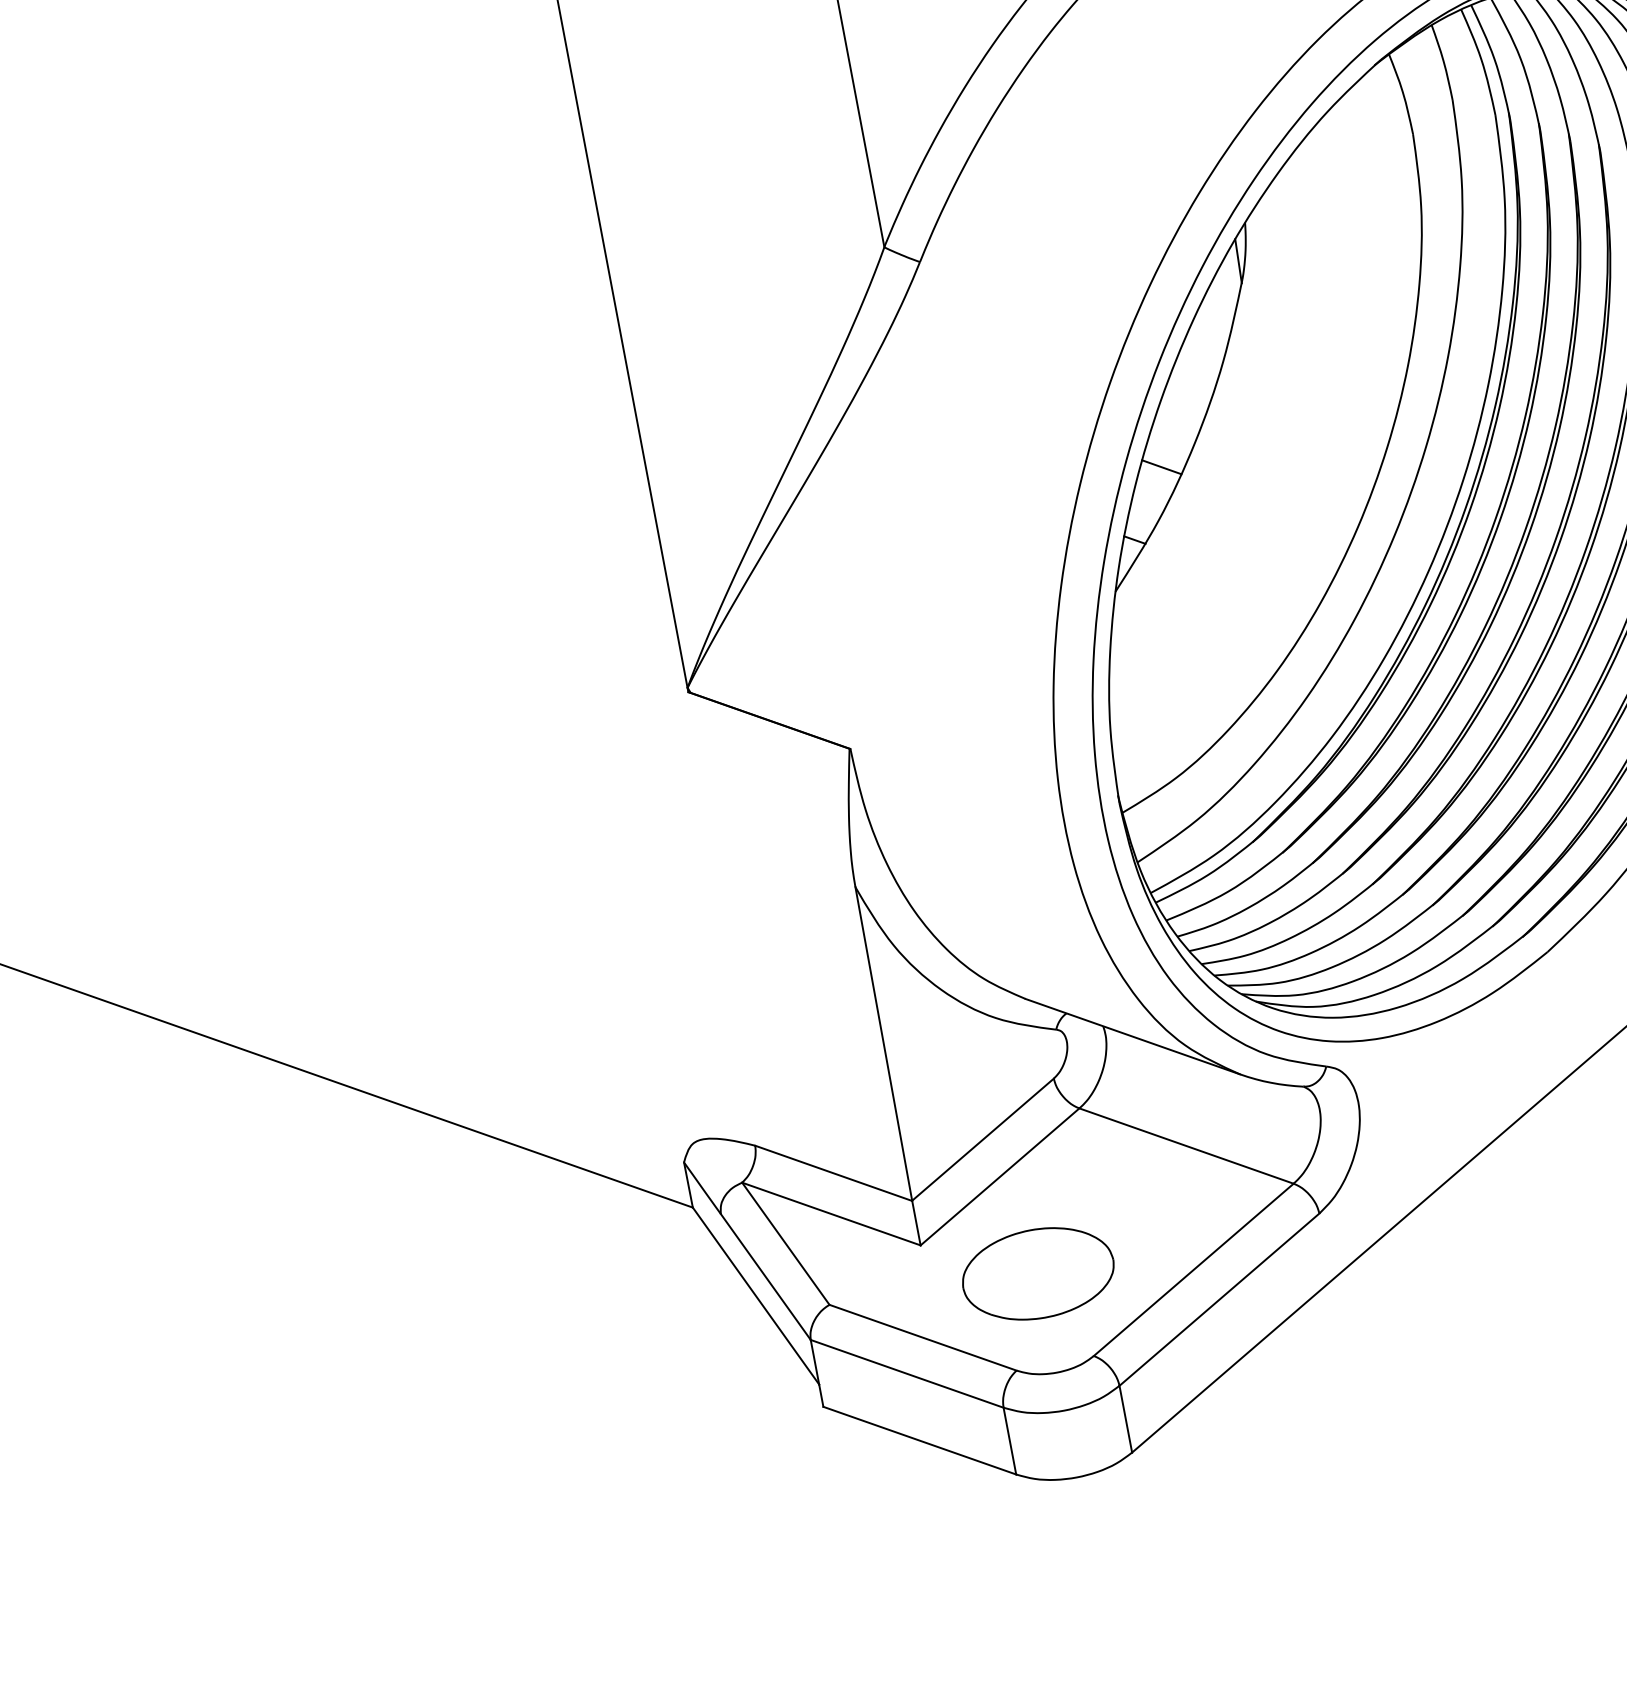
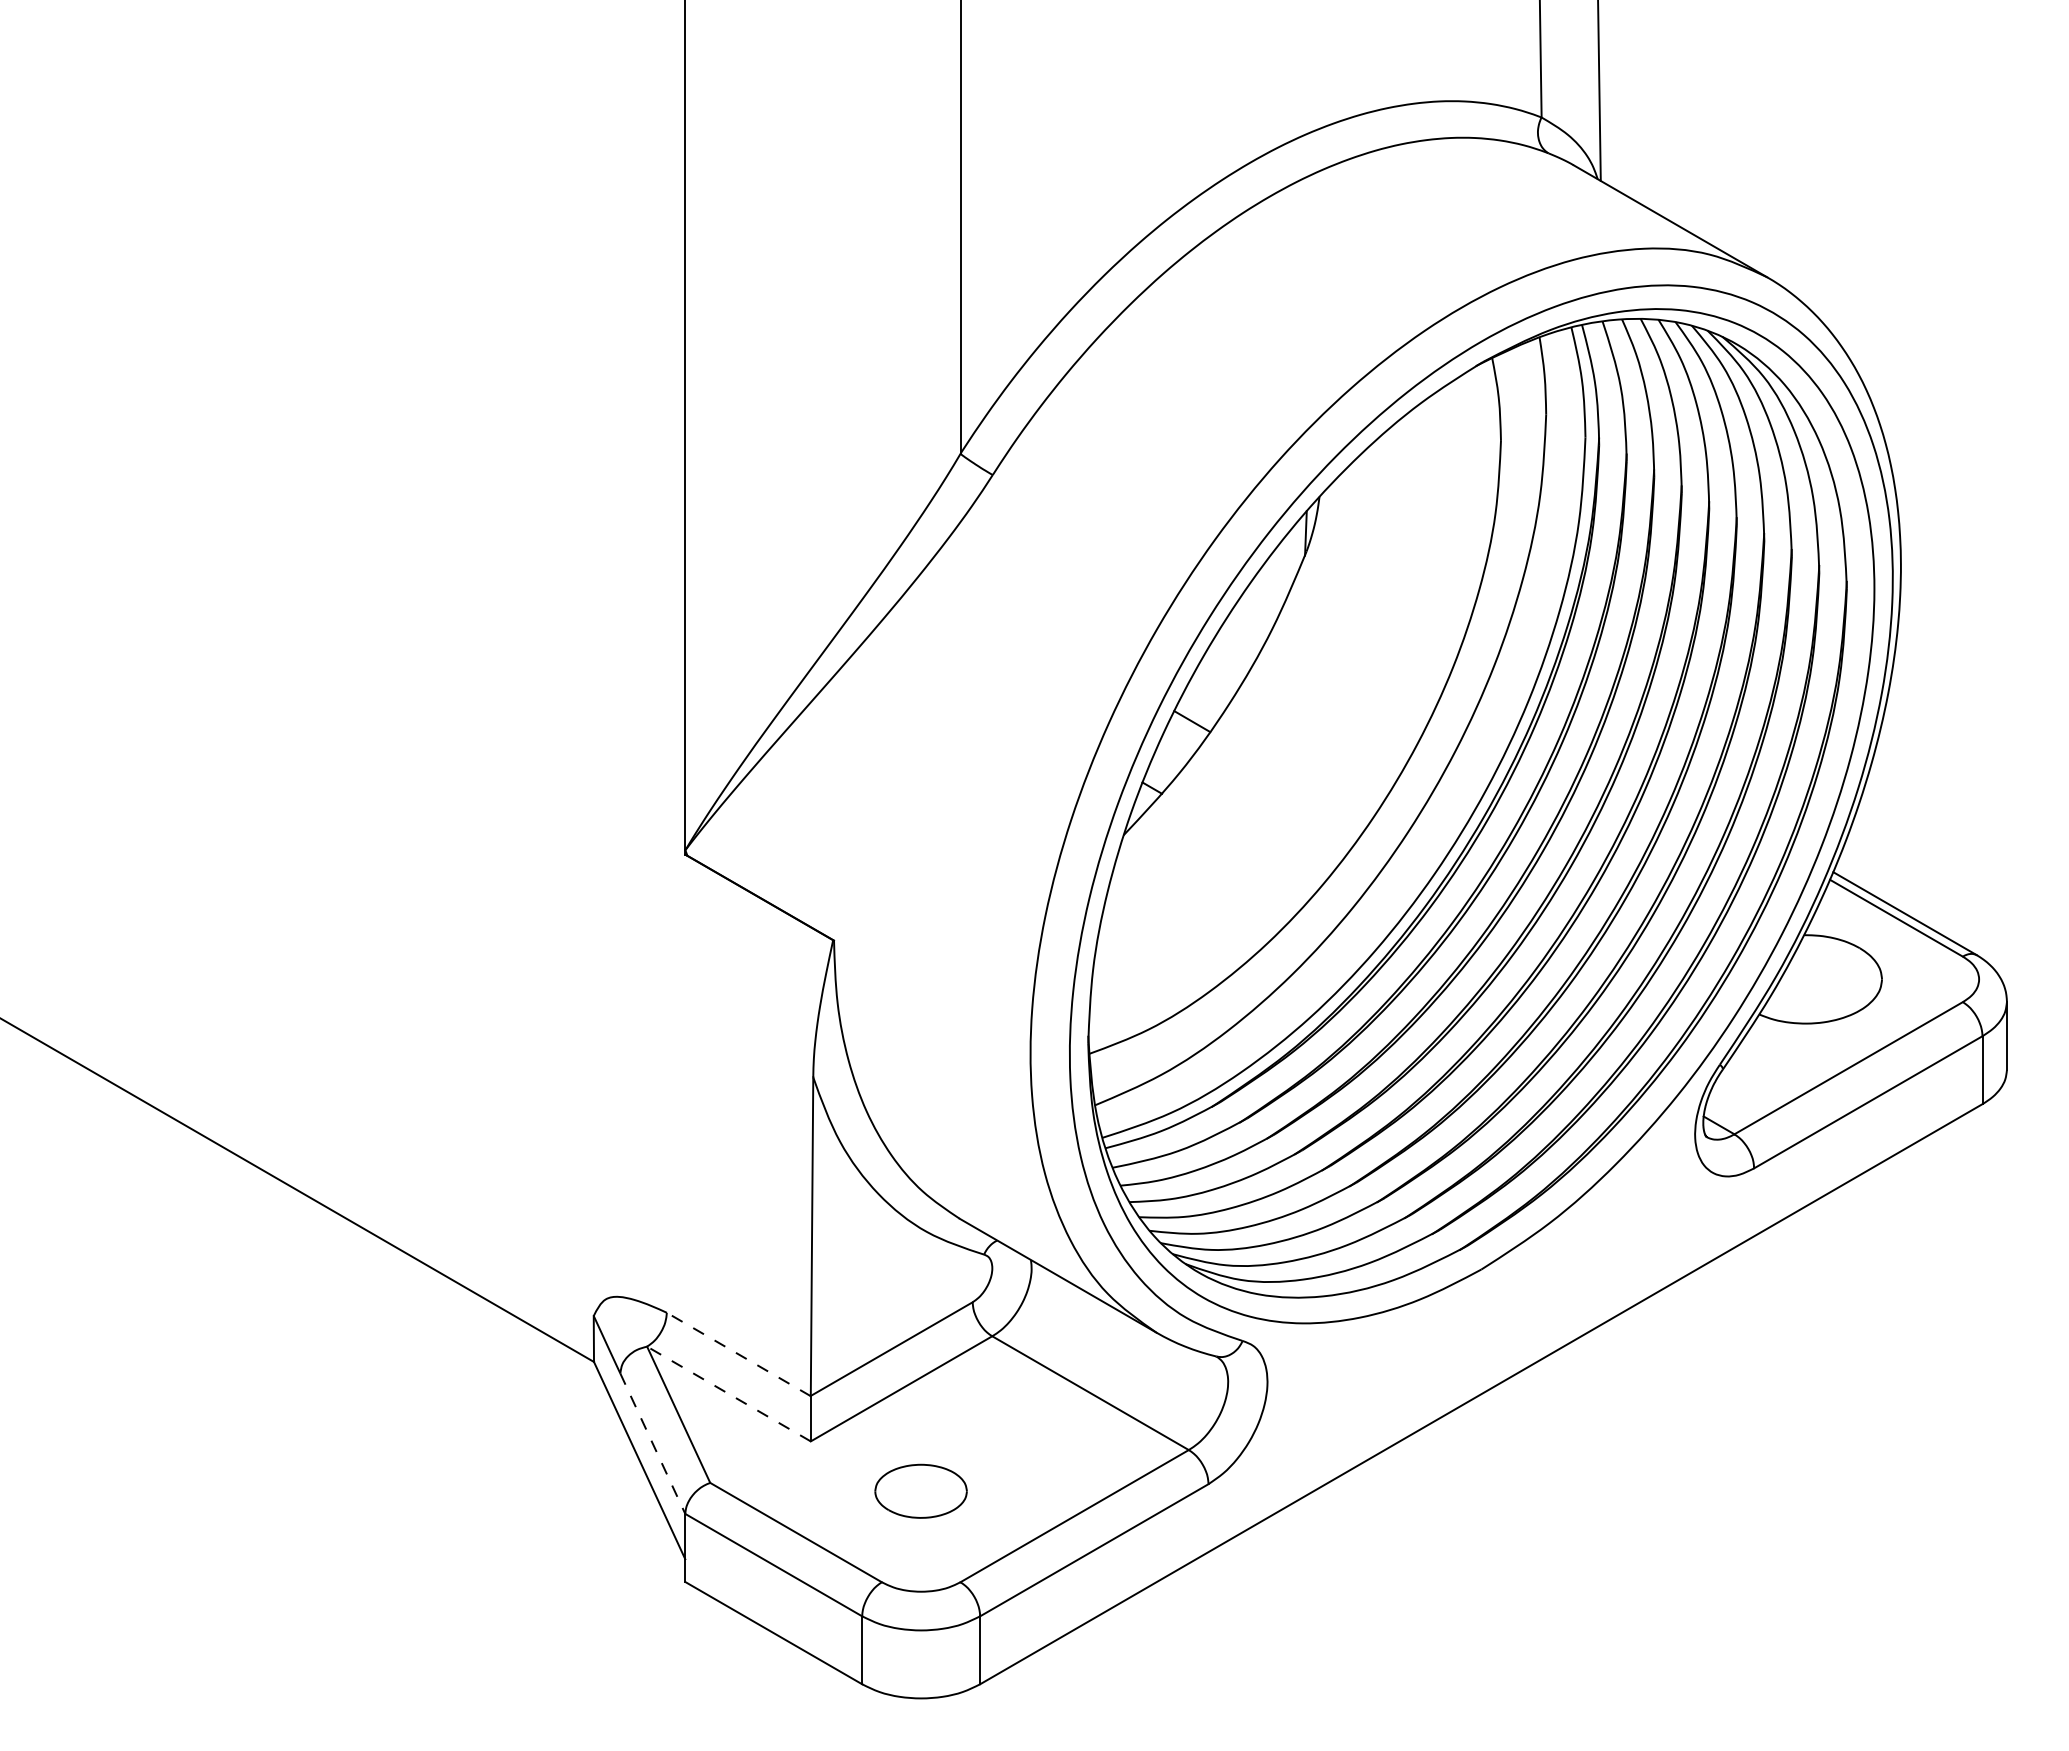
line: (833, 1173) -> (738, 1354), solid -> dashed
line: (831, 1214) -> (728, 1394), solid -> dashed
part: (1037, 1274) -> (920, 1491), size x0.6
line: (766, 1277) -> (653, 1444), solid -> dashed

